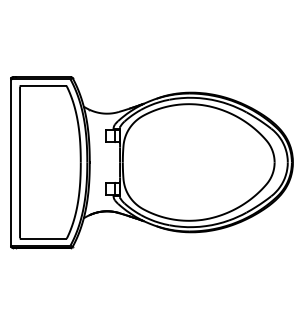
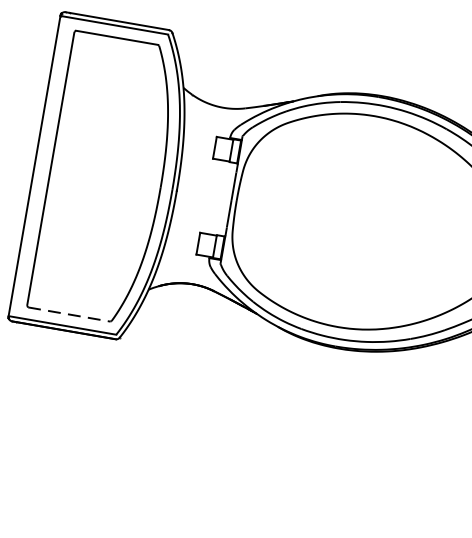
line: (43, 239) -> (69, 315), solid -> dashed

